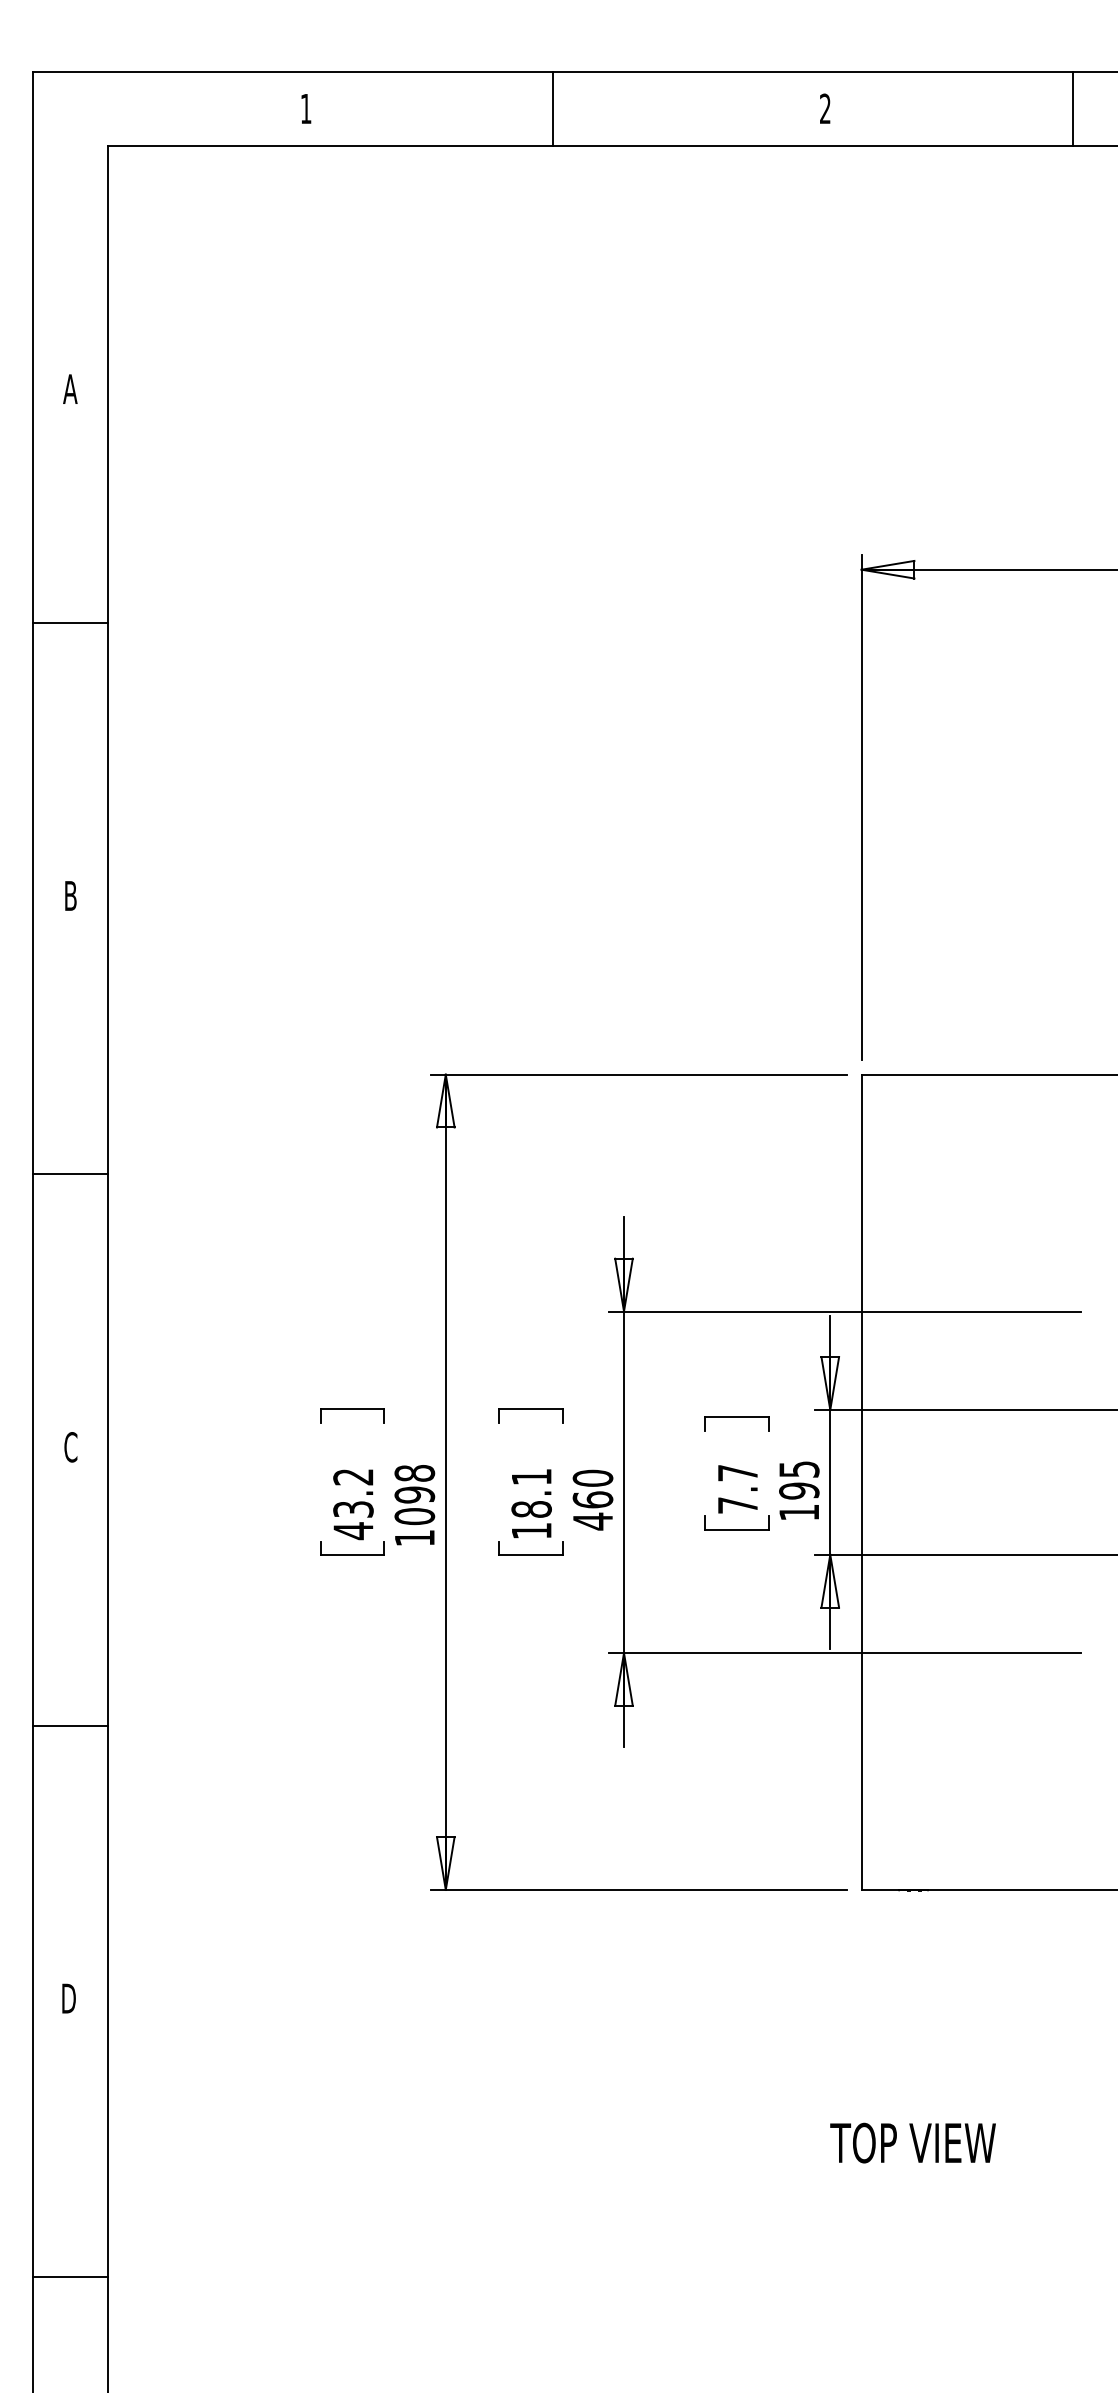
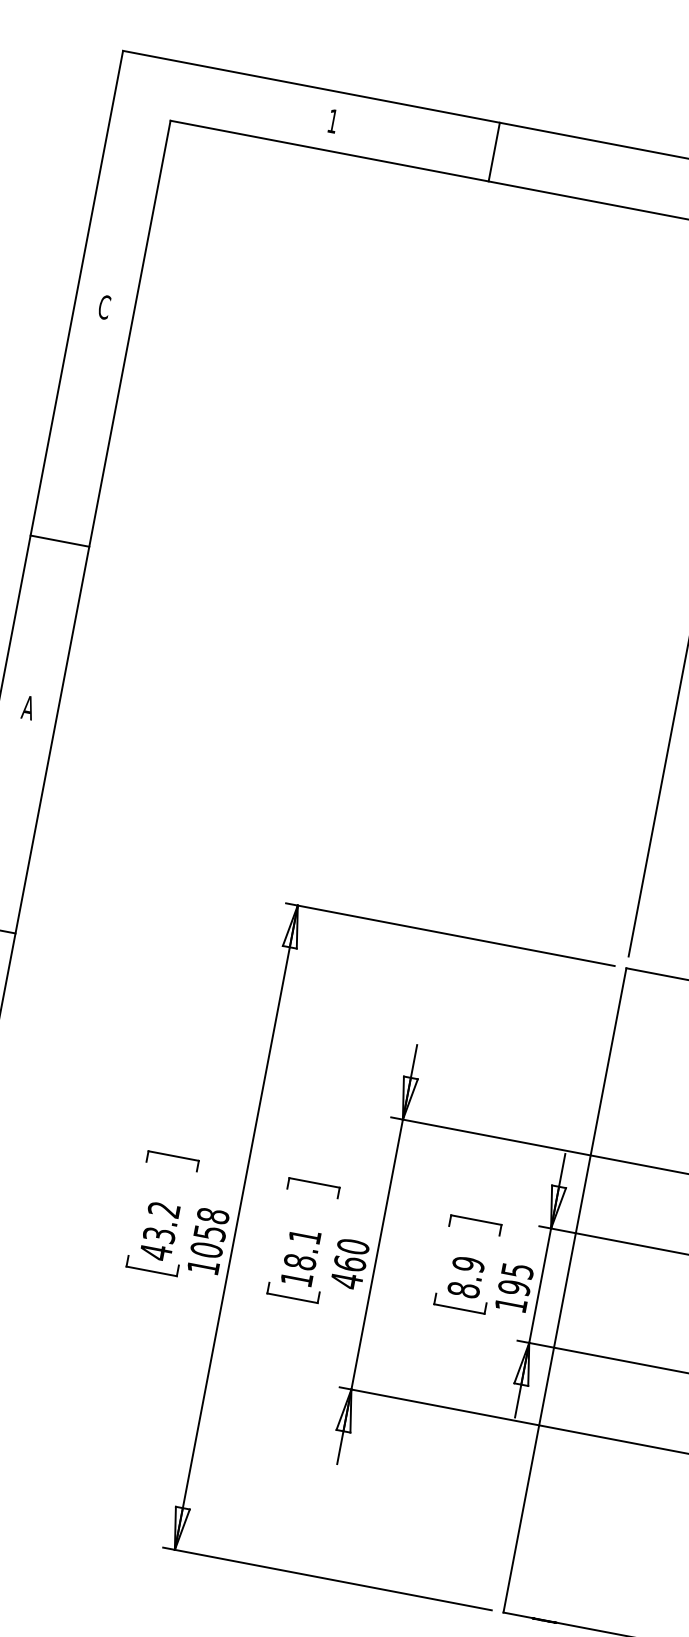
line: (553, 108) -> (494, 151), moved
text: (70, 388) -> (104, 306), A -> C
line: (70, 623) -> (59, 541), moved
text: (70, 895) -> (28, 707), B -> A
text: (737, 1488) -> (465, 1276), 7.7 -> 8.9
text: (414, 1494) -> (209, 1232), 1098 -> 1058

